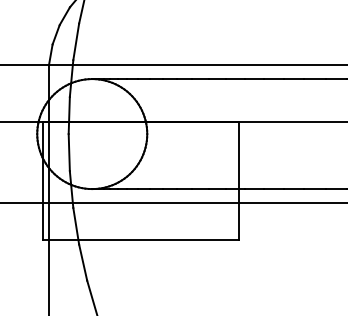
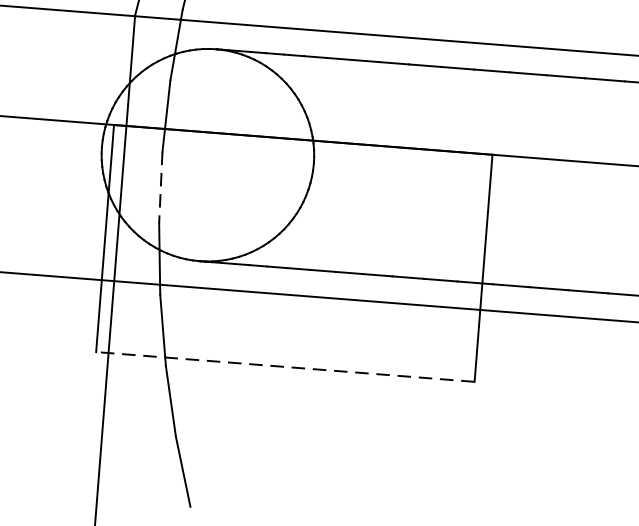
line: (69, 152) -> (161, 187), solid -> dashed
line: (140, 240) -> (284, 367), solid -> dashed

